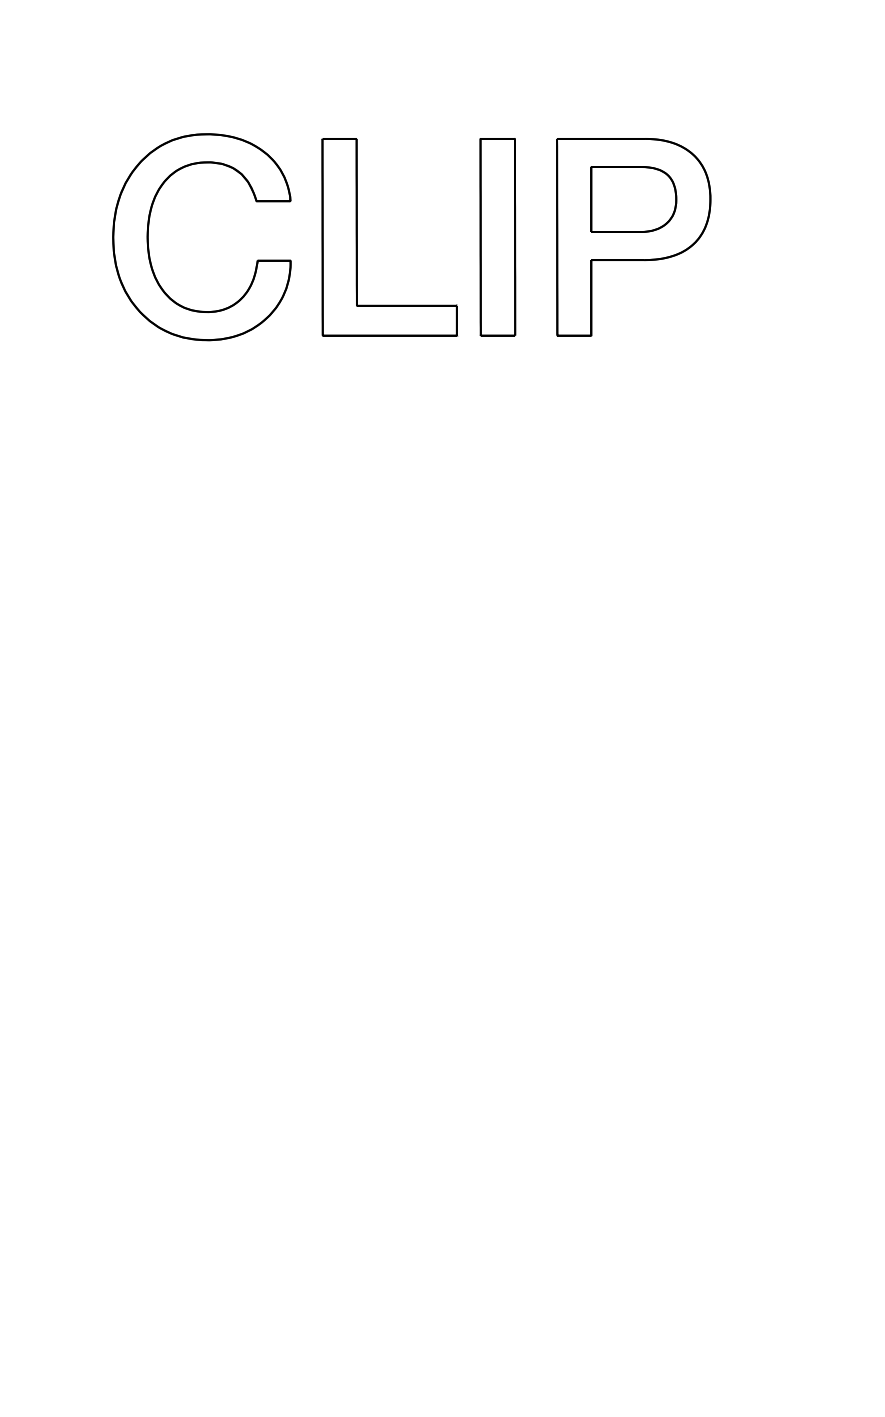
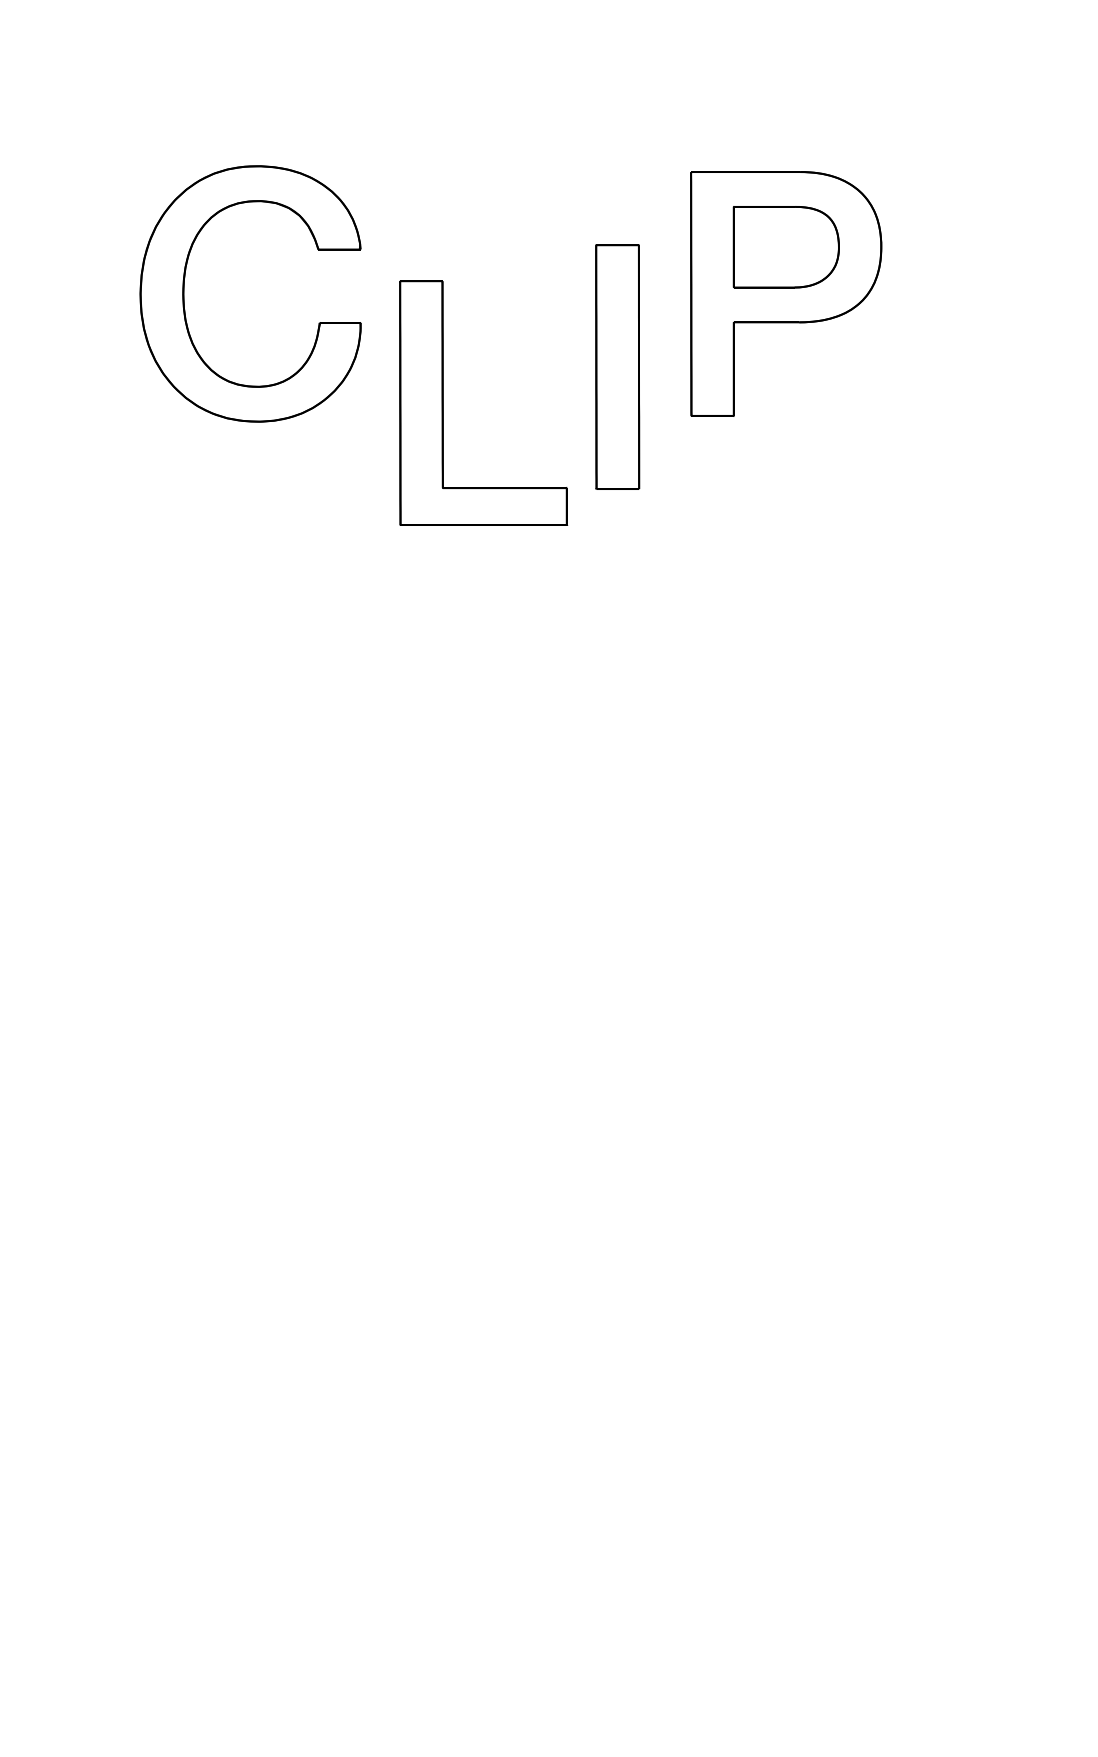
part: (357, 237) -> (443, 403), moved
part: (497, 237) -> (617, 367), moved

